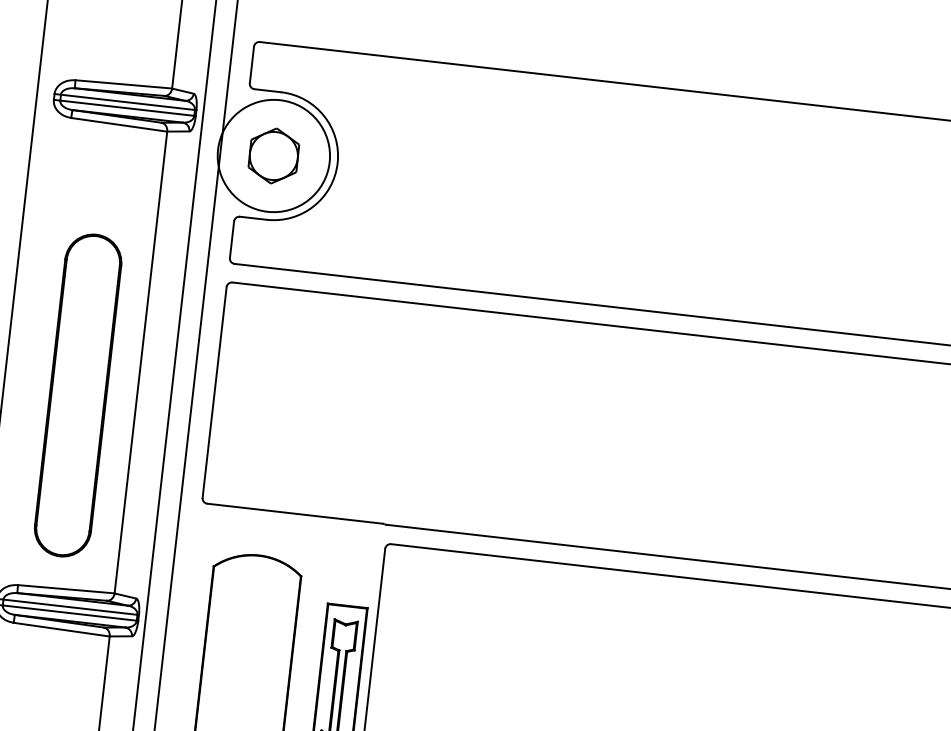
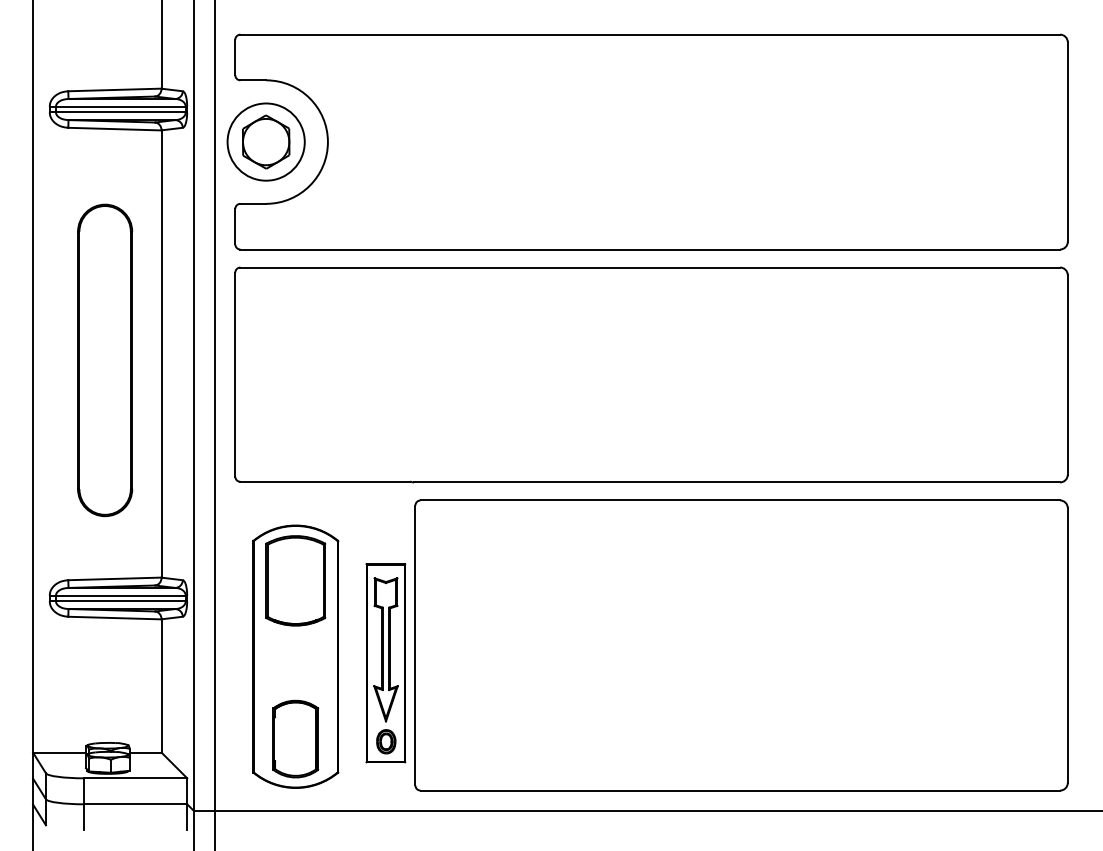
circle: (273, 155) -> (265, 141), size x0.71
part: (78, 395) -> (105, 360), moved
part: (252, 612) -> (295, 580), added

